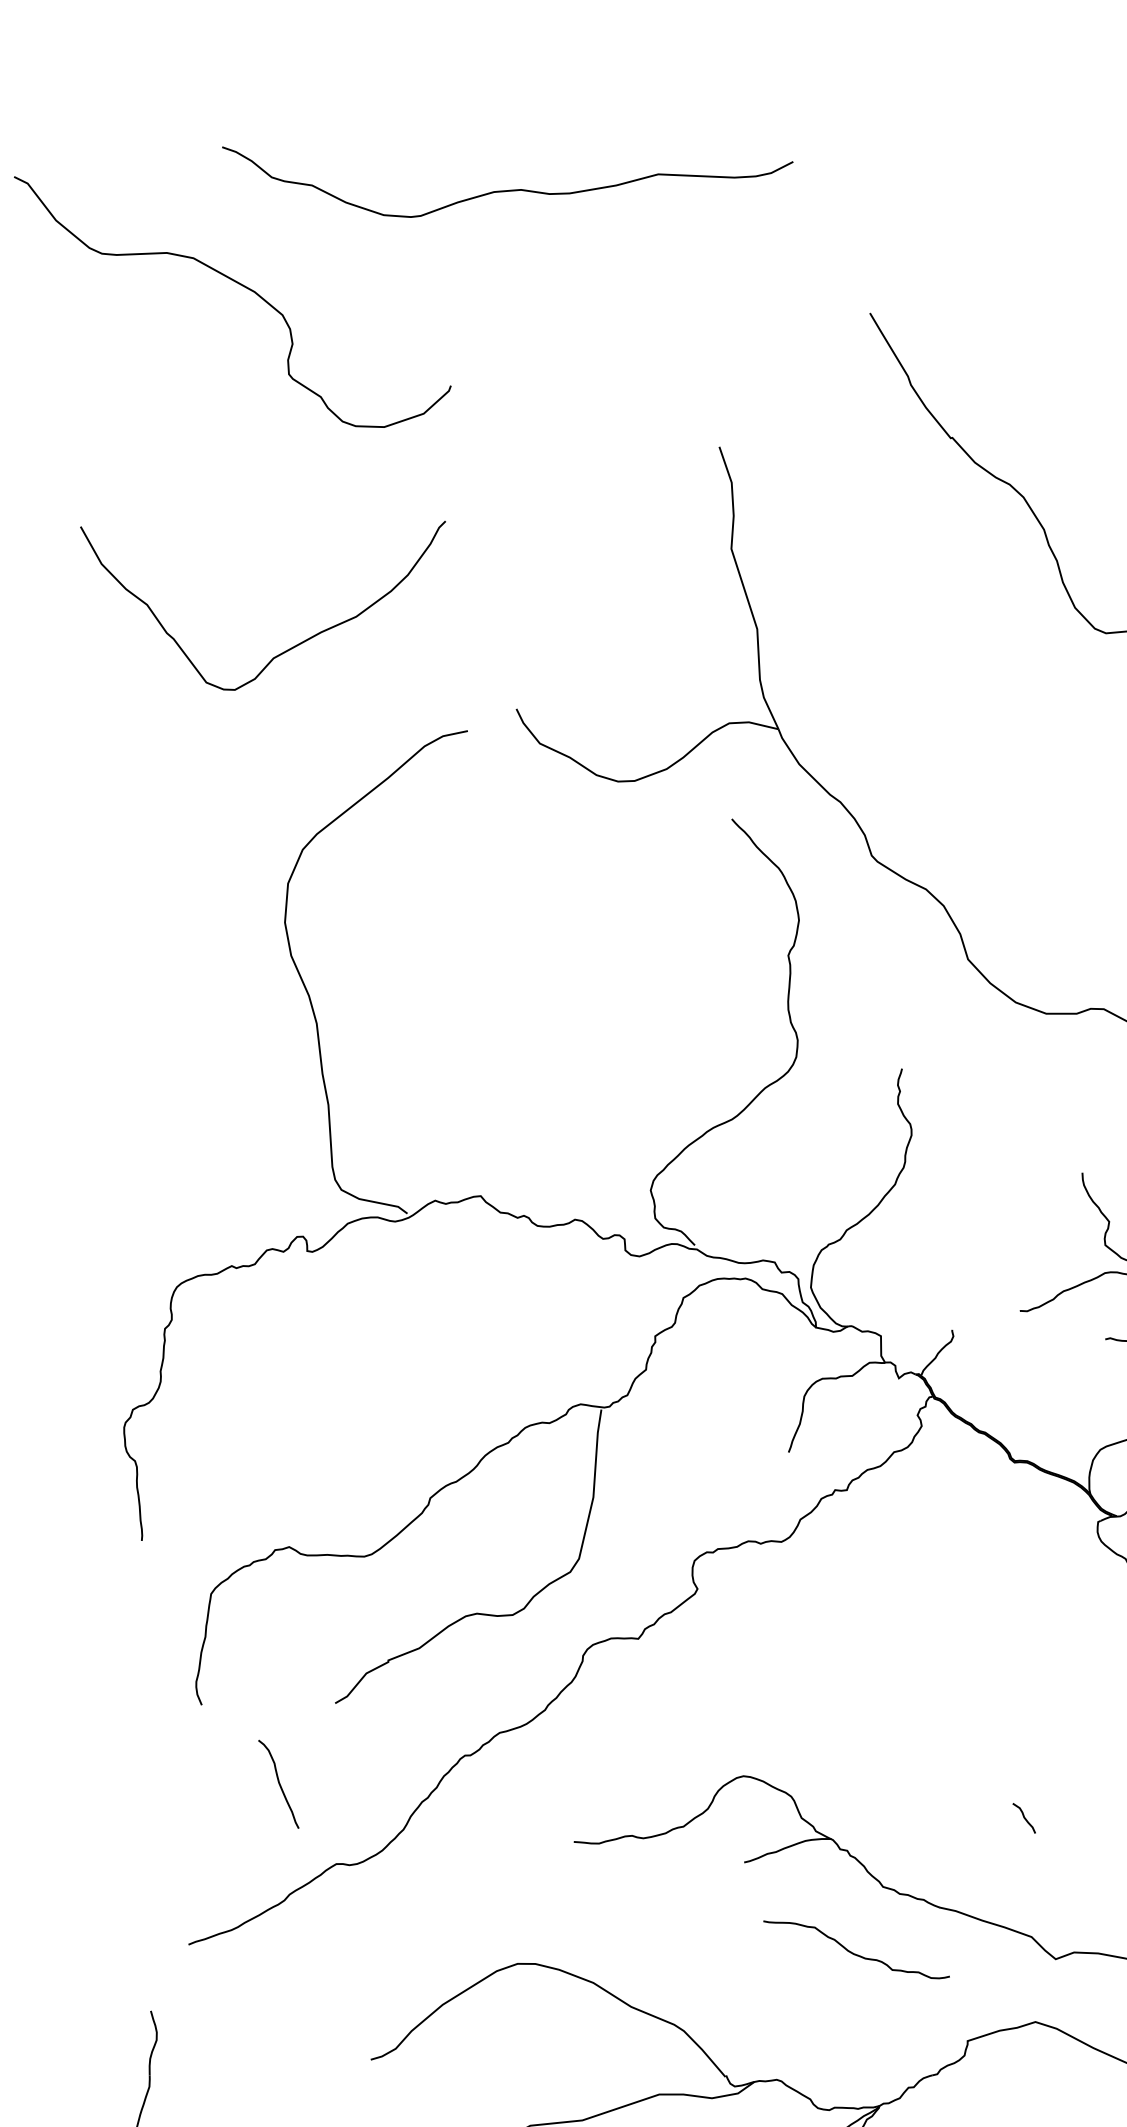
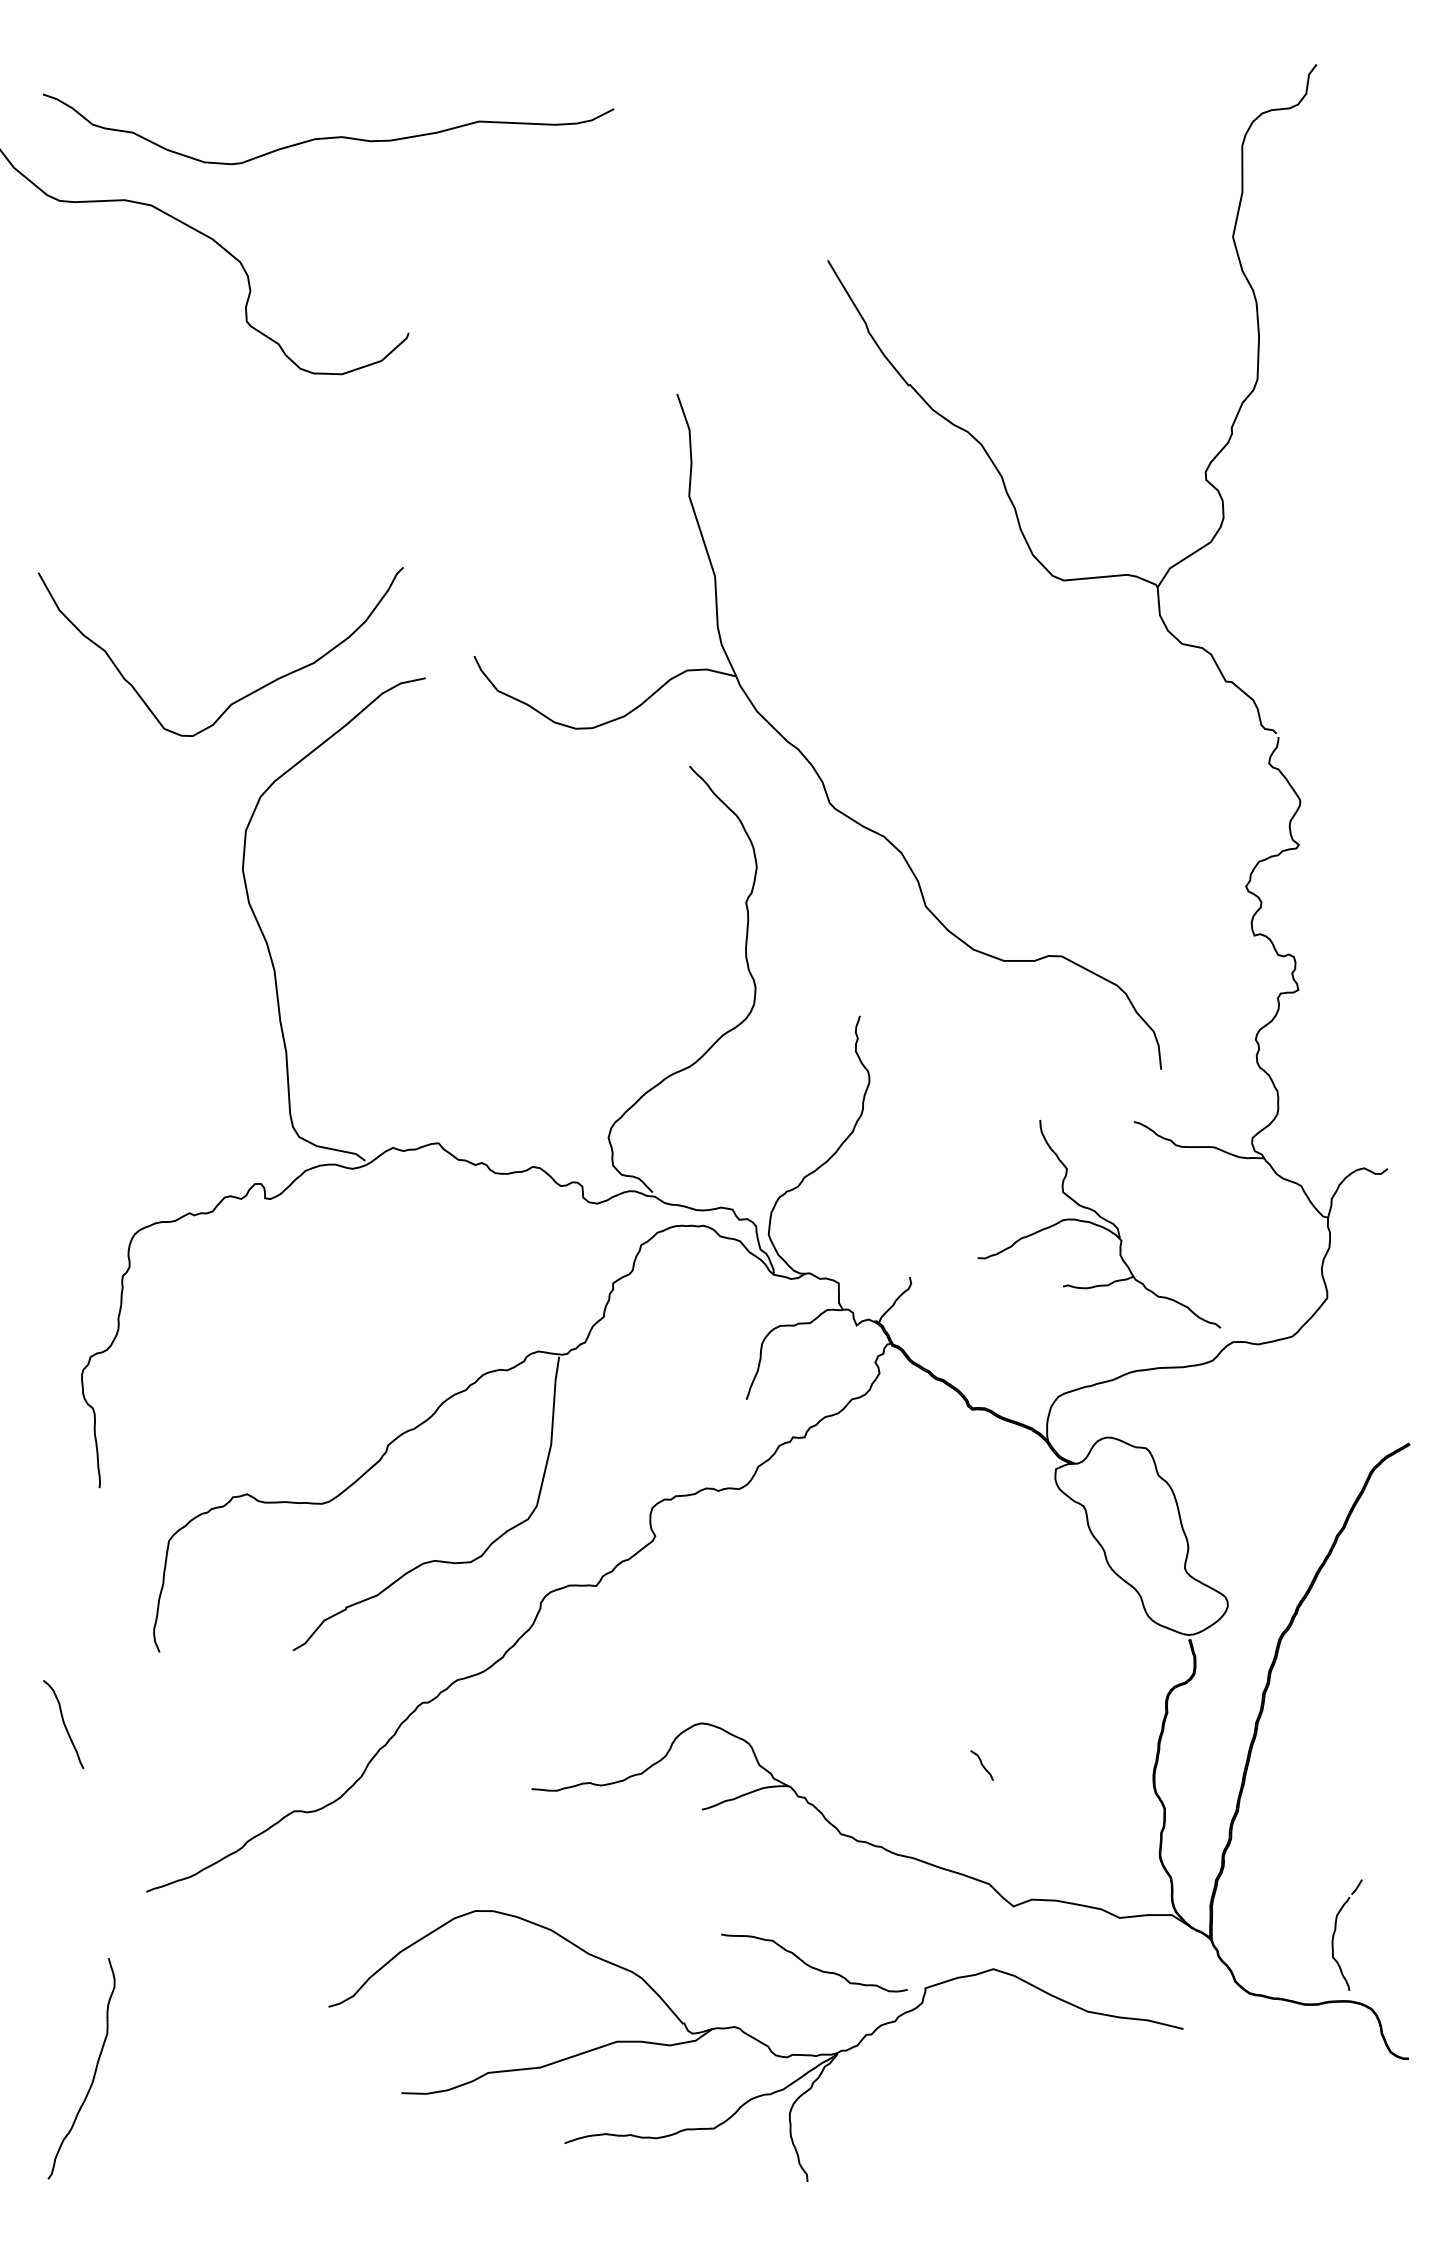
curve: (507, 190) -> (328, 137), moved
curve: (285, 650) -> (243, 696), moved
curve: (278, 1784) -> (63, 1724), moved
curve: (854, 1953) -> (812, 1966), moved

